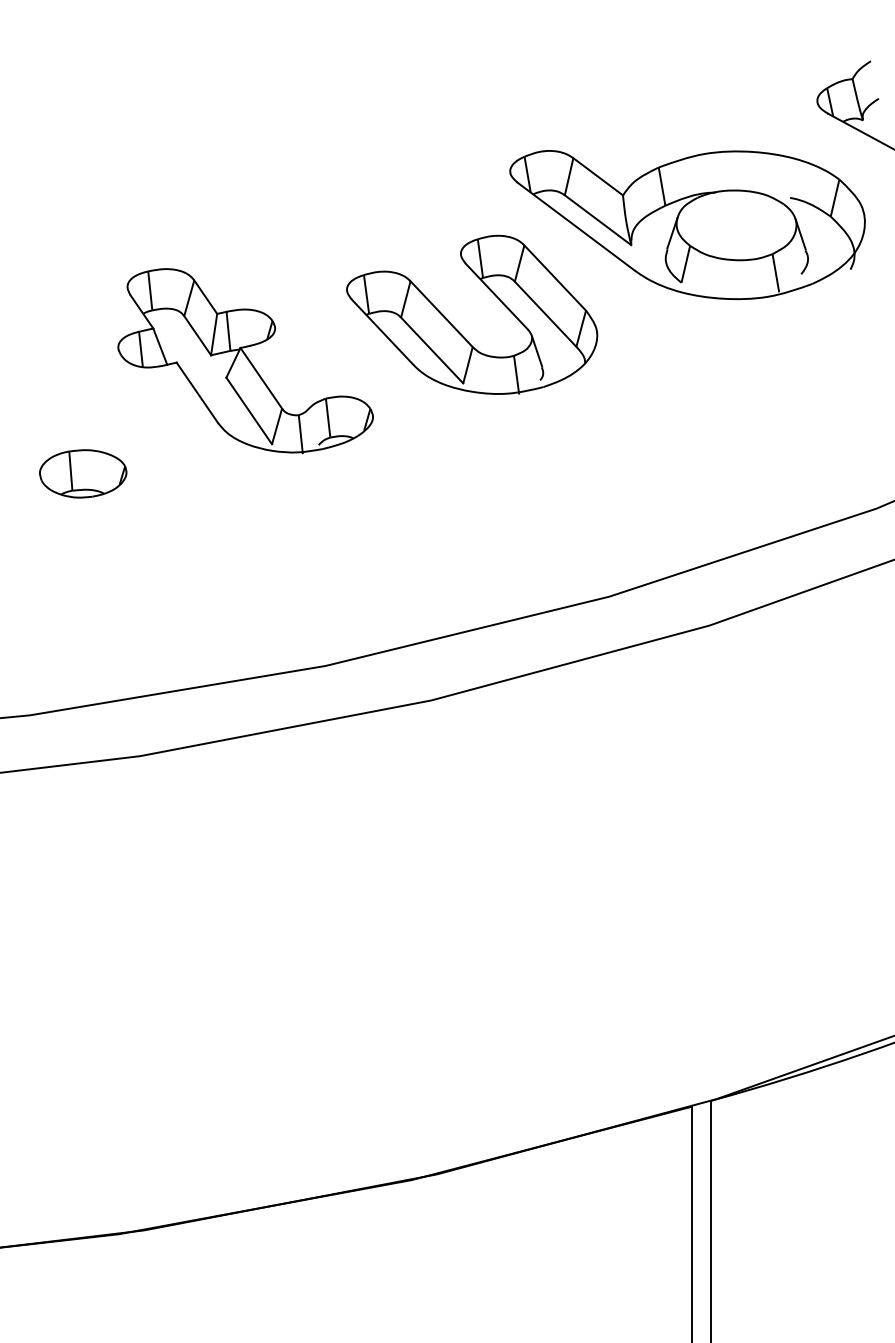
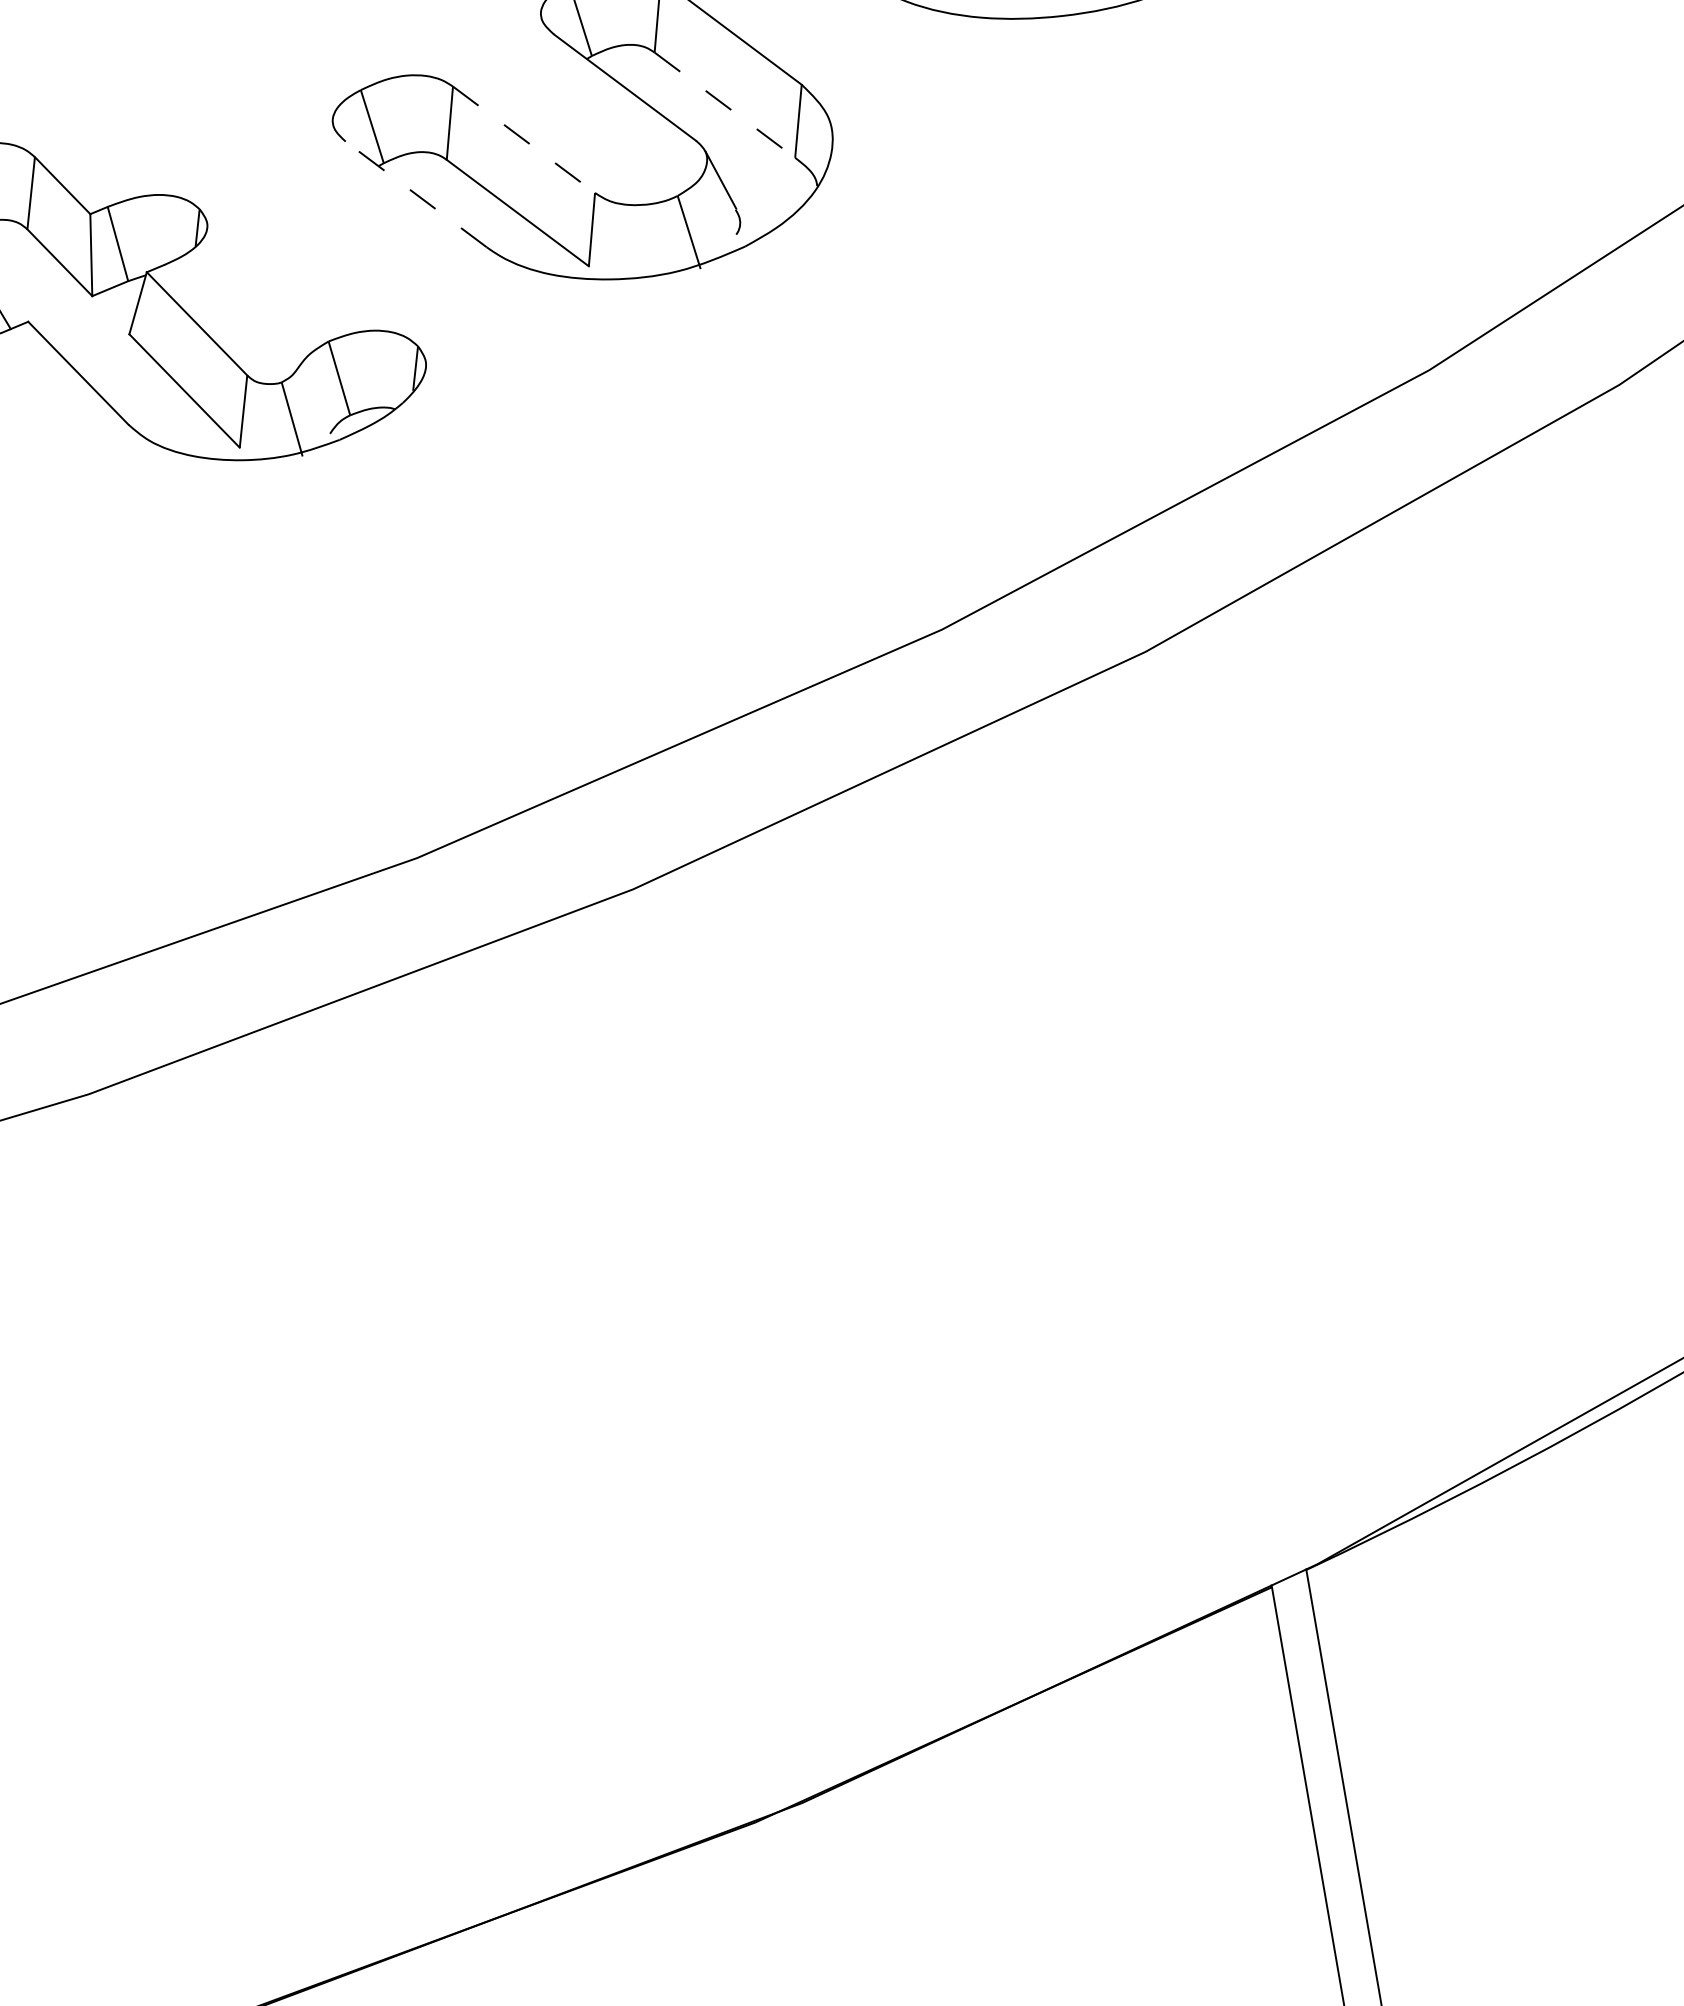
line: (441, 314) -> (523, 140), solid -> dashed
line: (545, 314) -> (724, 105), solid -> dashed
line: (382, 332) -> (415, 194), solid -> dashed

